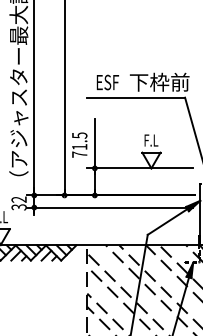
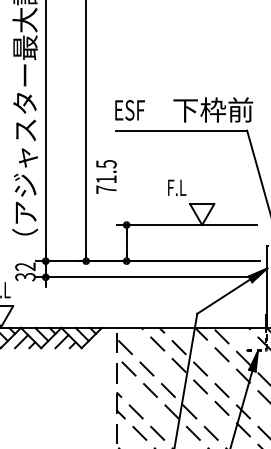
text: (107, 82) -> (129, 110), moved
text: (151, 140) -> (177, 187), moved
line: (94, 143) -> (126, 191), removed
text: (79, 144) -> (106, 176), moved

